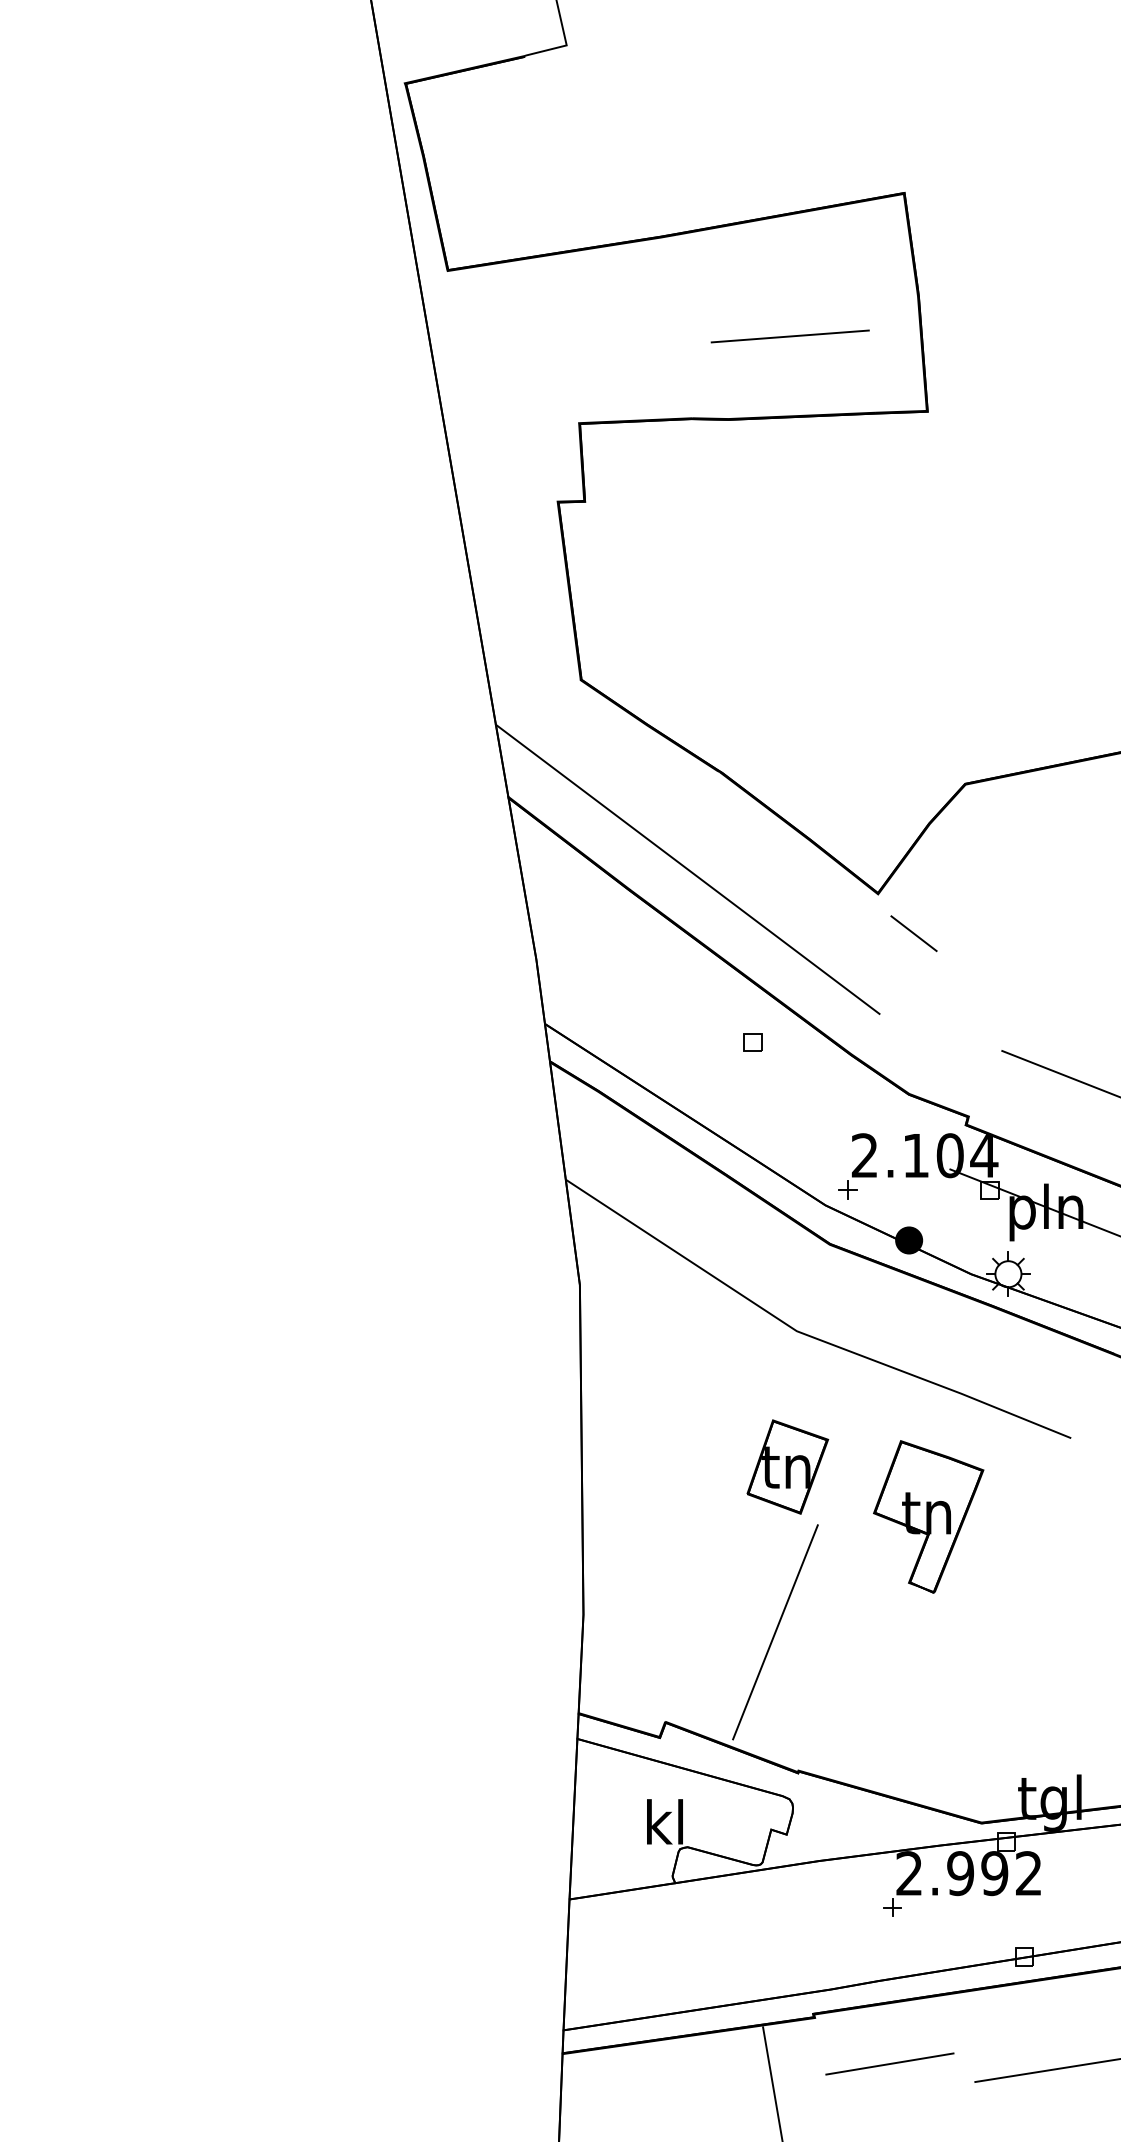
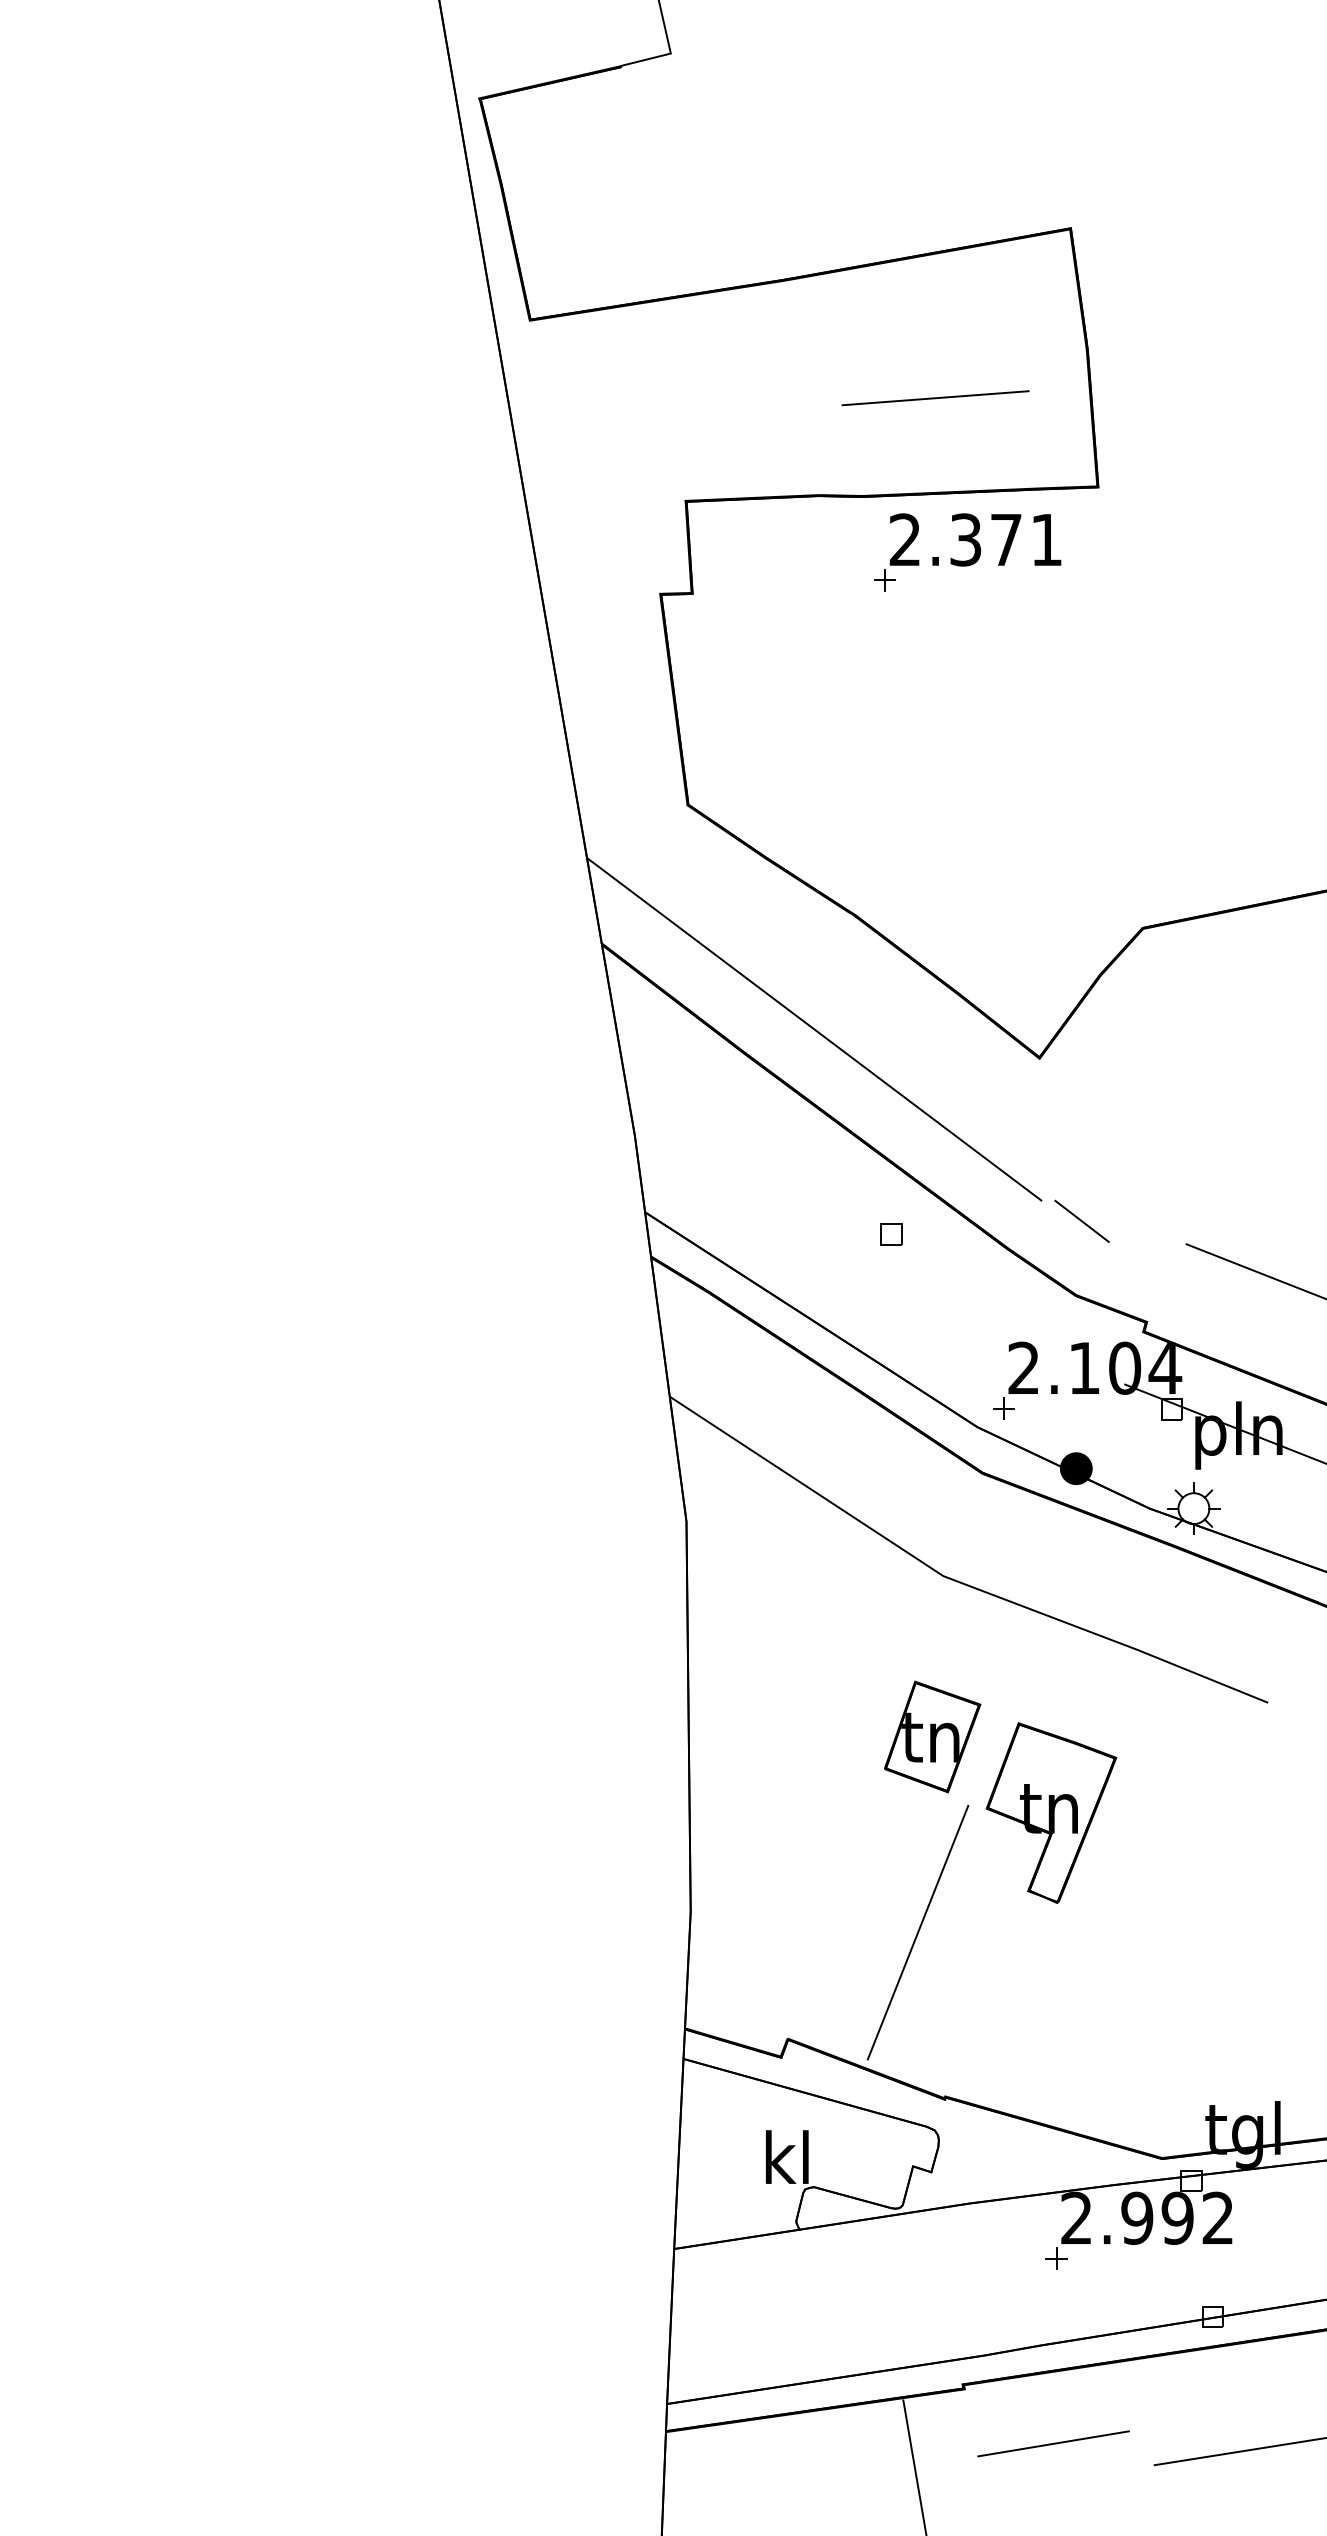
part: (822, 469) -> (973, 555), added
line: (913, 932) -> (1081, 1220), moved
part: (928, 1516) -> (1051, 1812), moved

